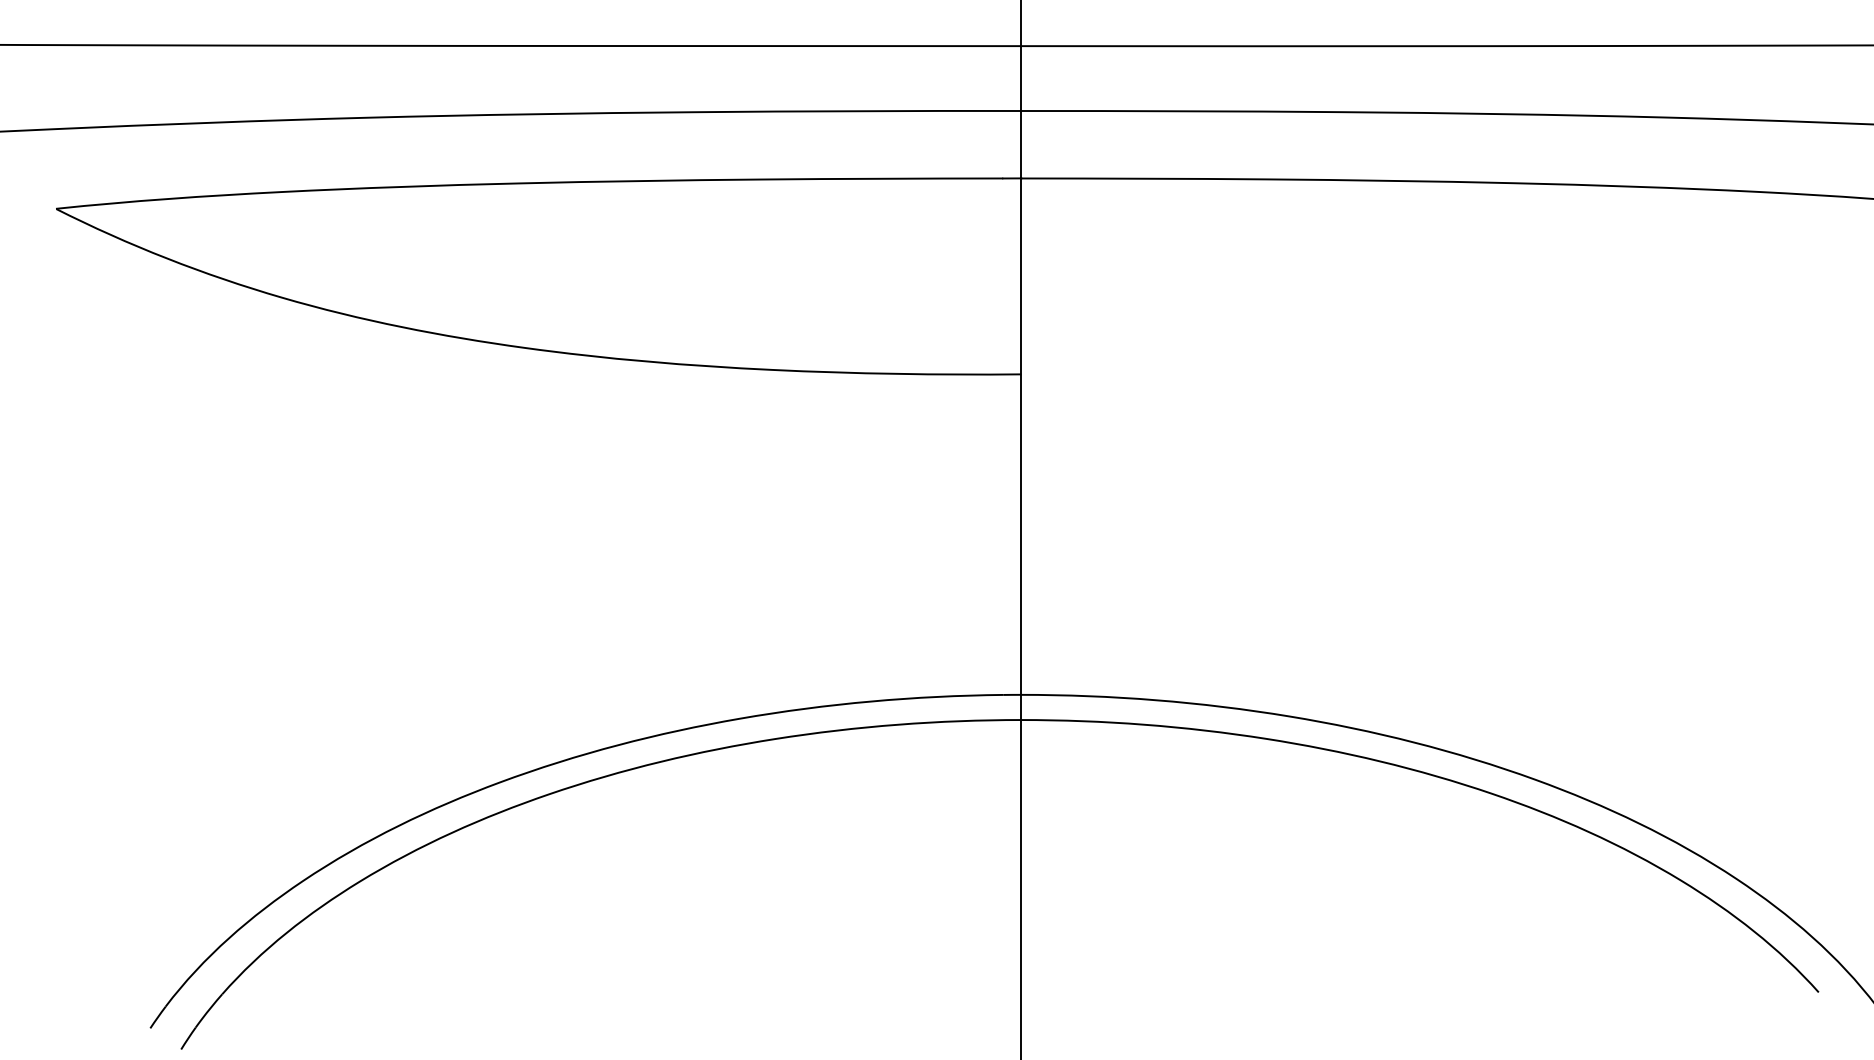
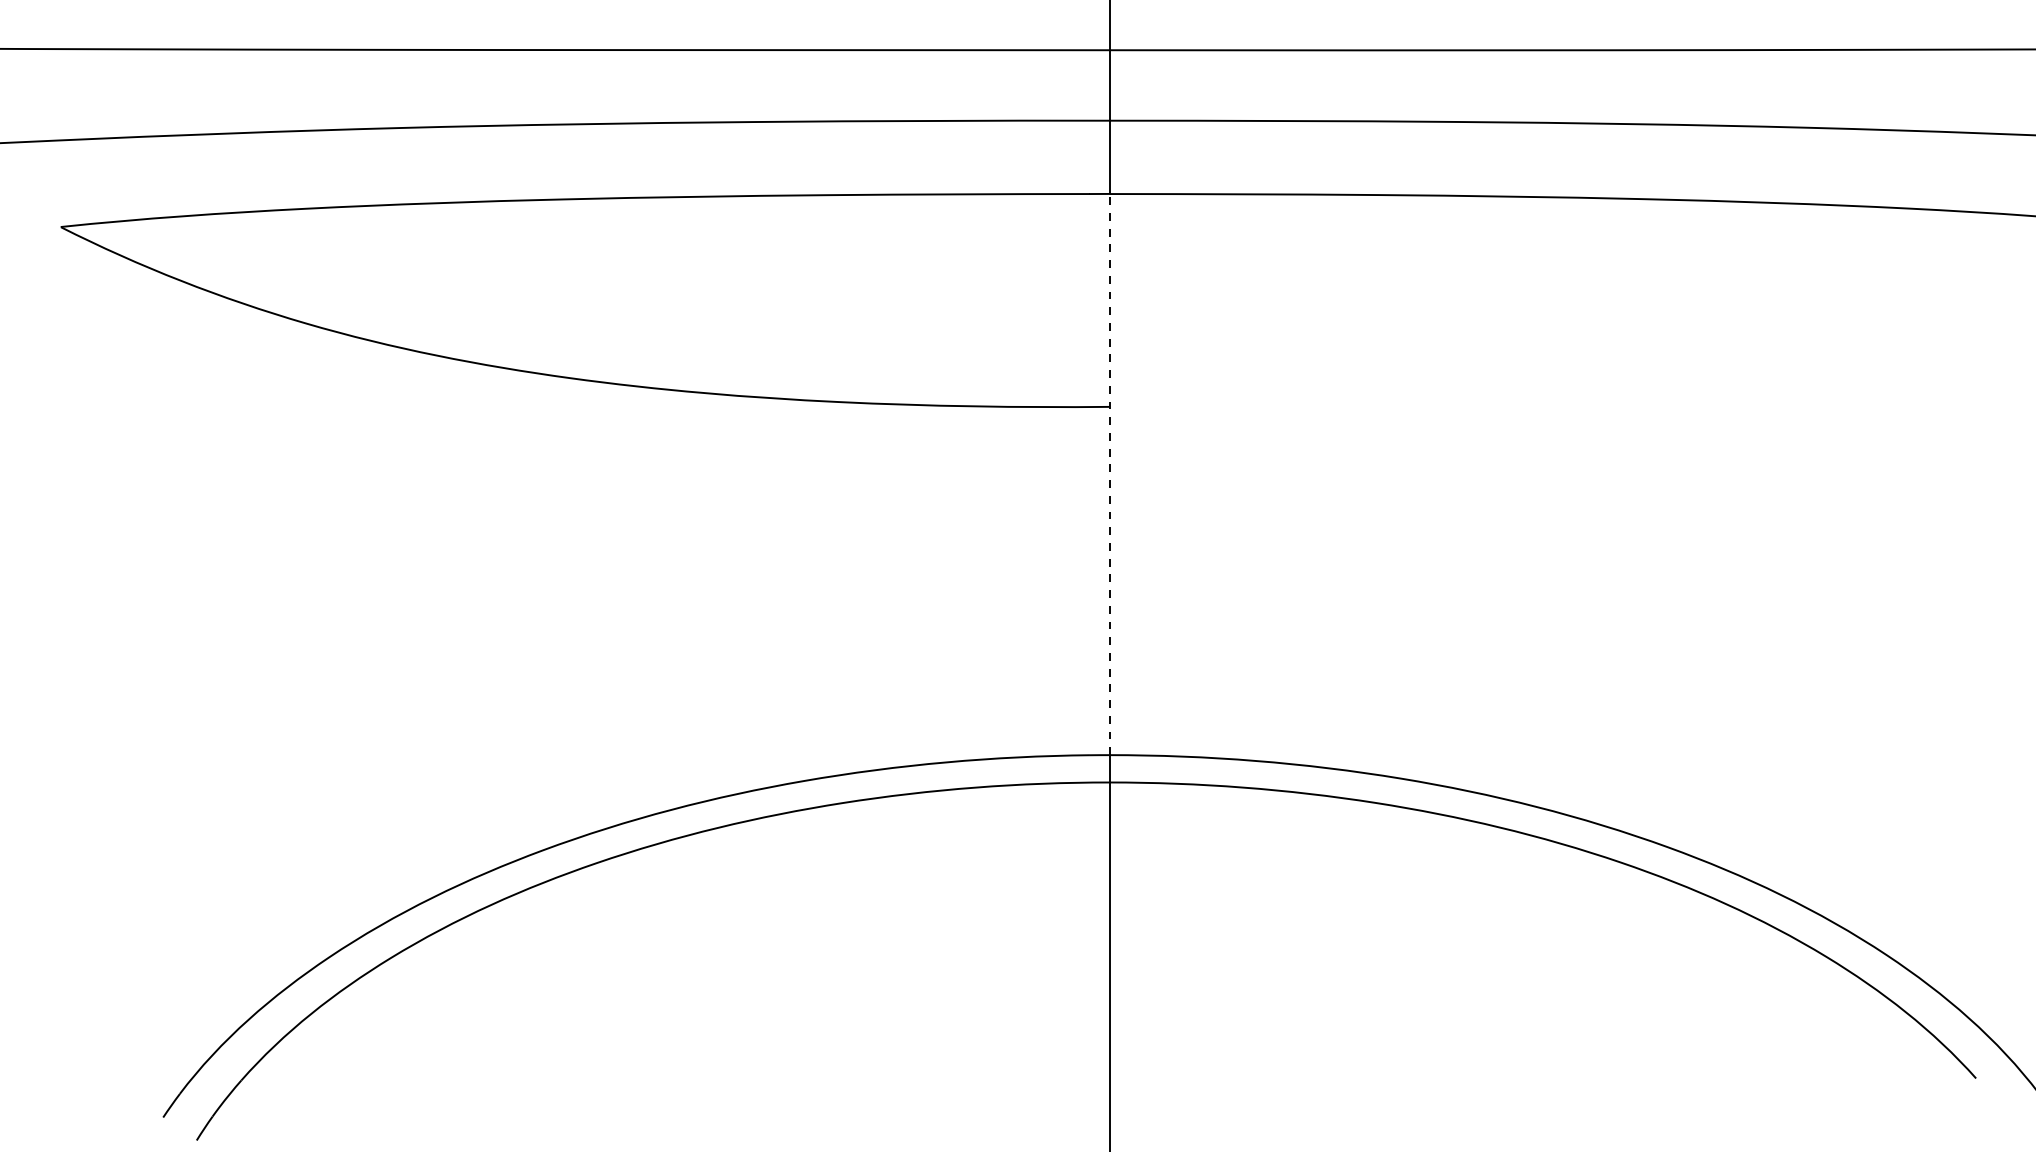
line: (1021, 436) -> (1109, 474), solid -> dashed

